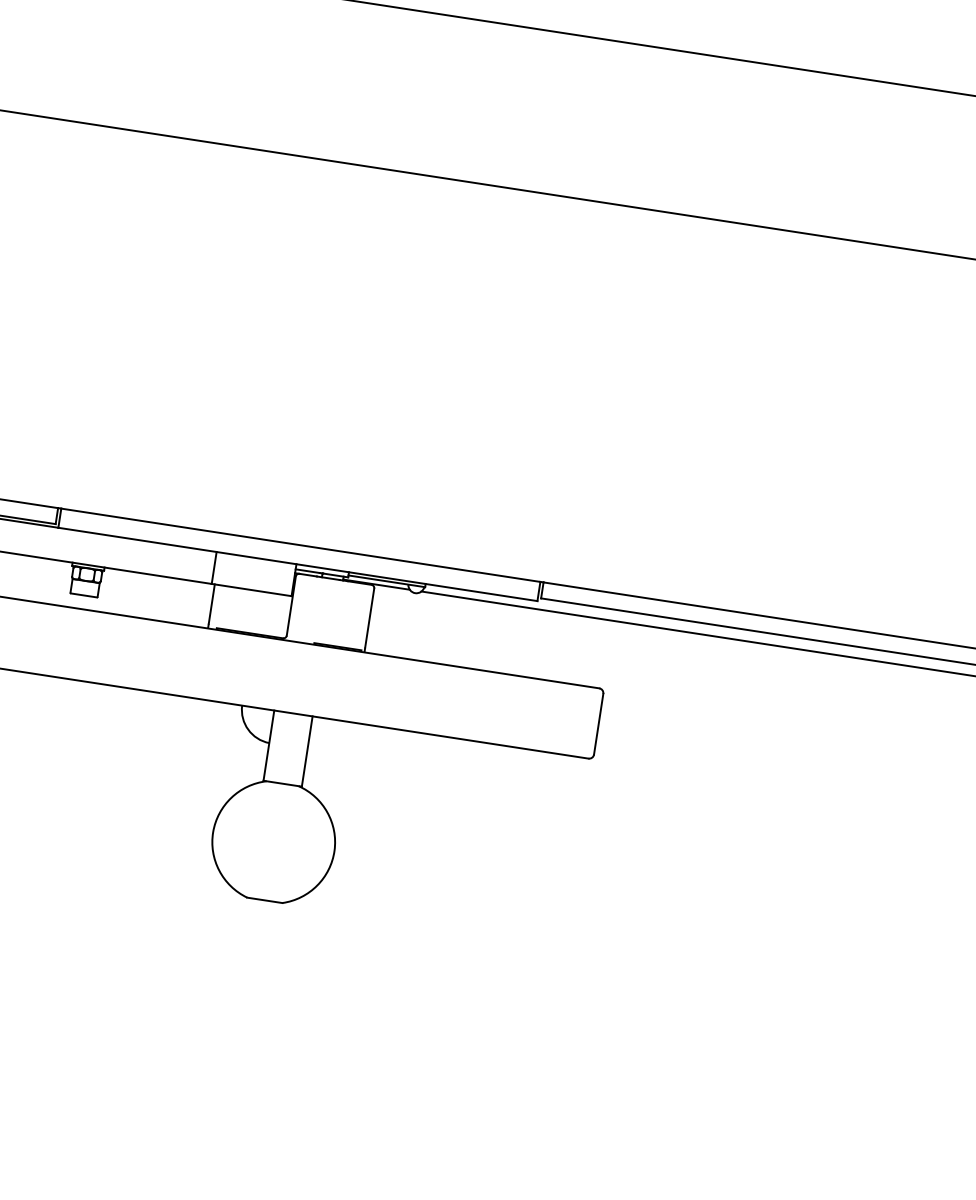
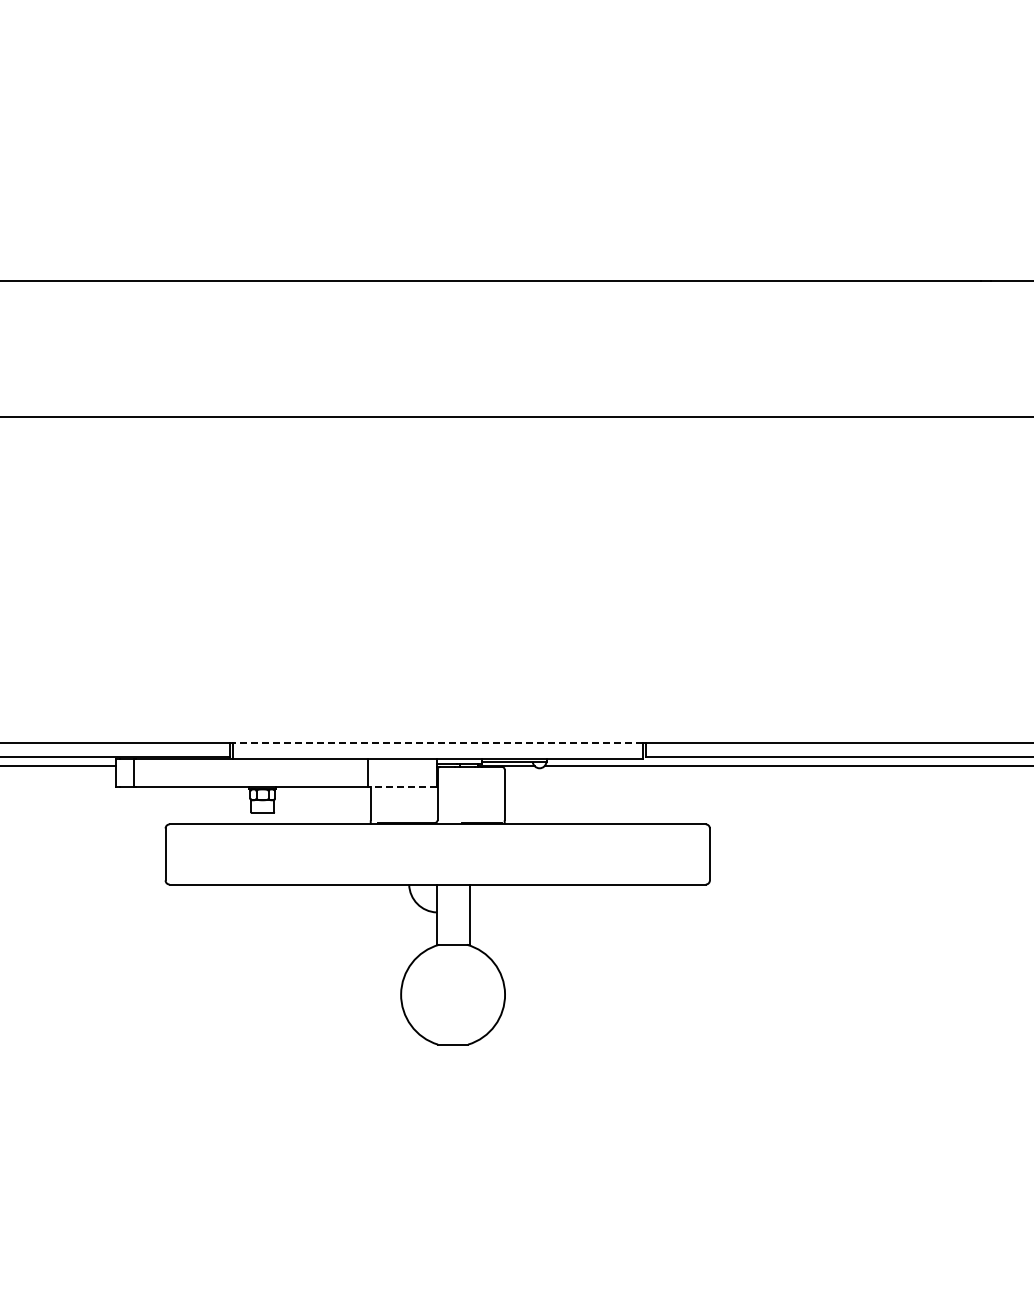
line: (300, 544) -> (437, 742), solid -> dashed
line: (250, 589) -> (401, 786), solid -> dashed

